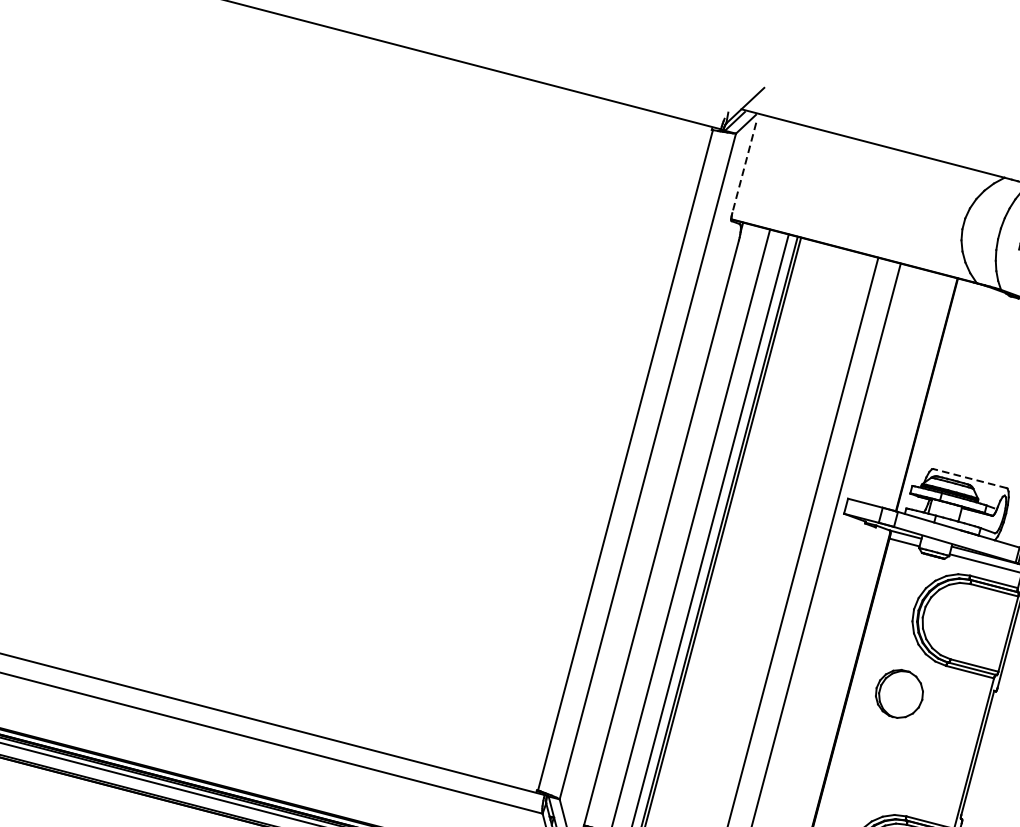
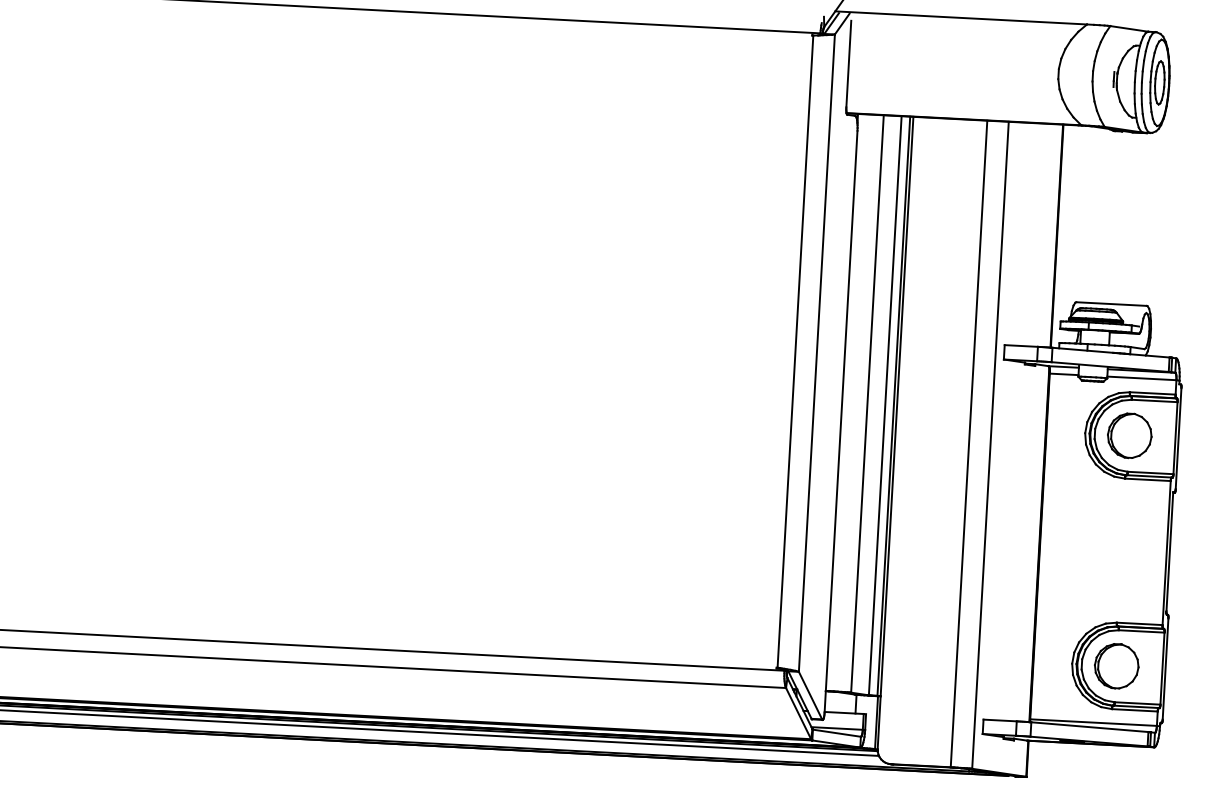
line: (743, 168) -> (848, 64), dashed -> solid
line: (969, 478) -> (1111, 304), dashed -> solid
part: (899, 693) -> (1129, 435), moved

